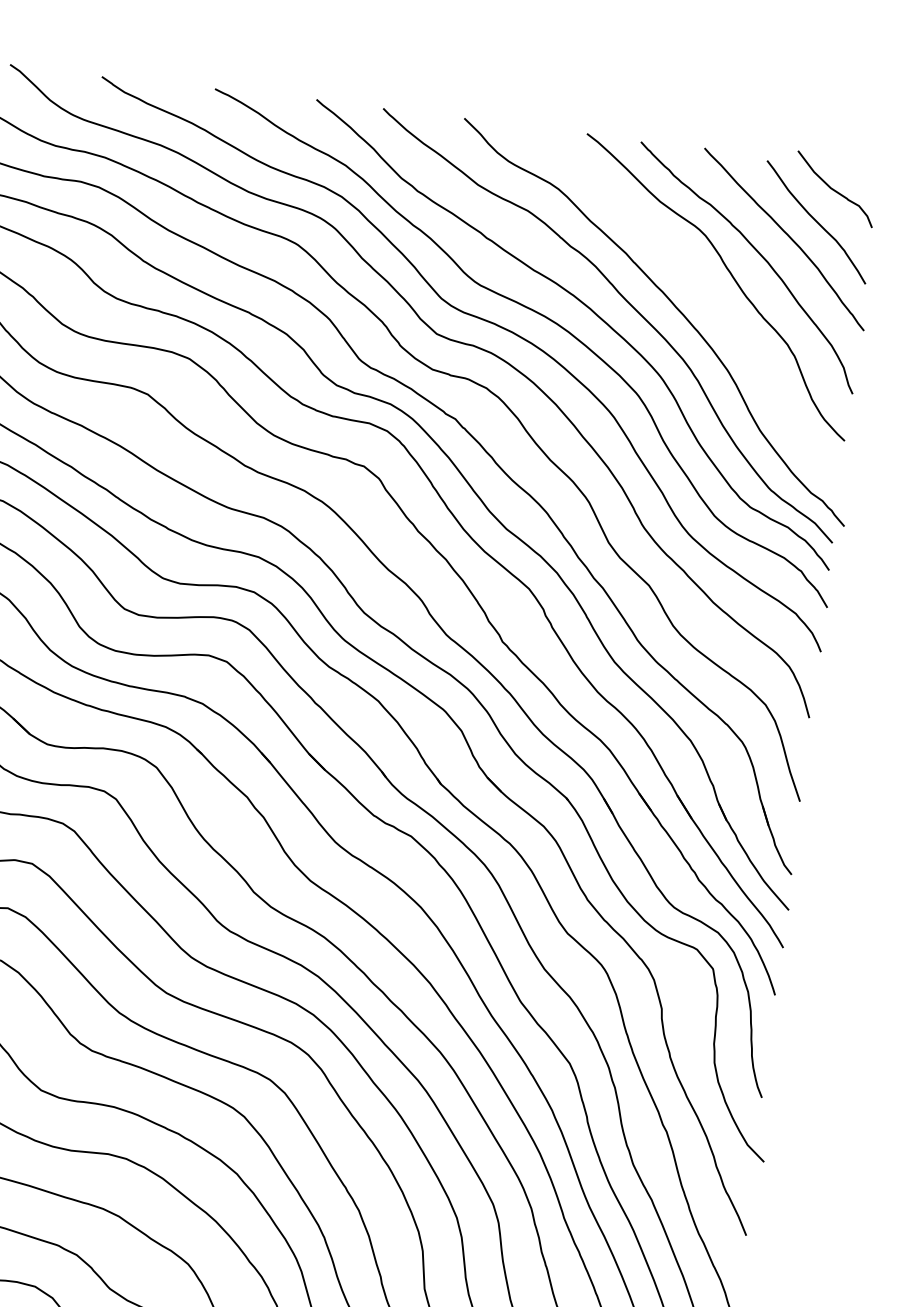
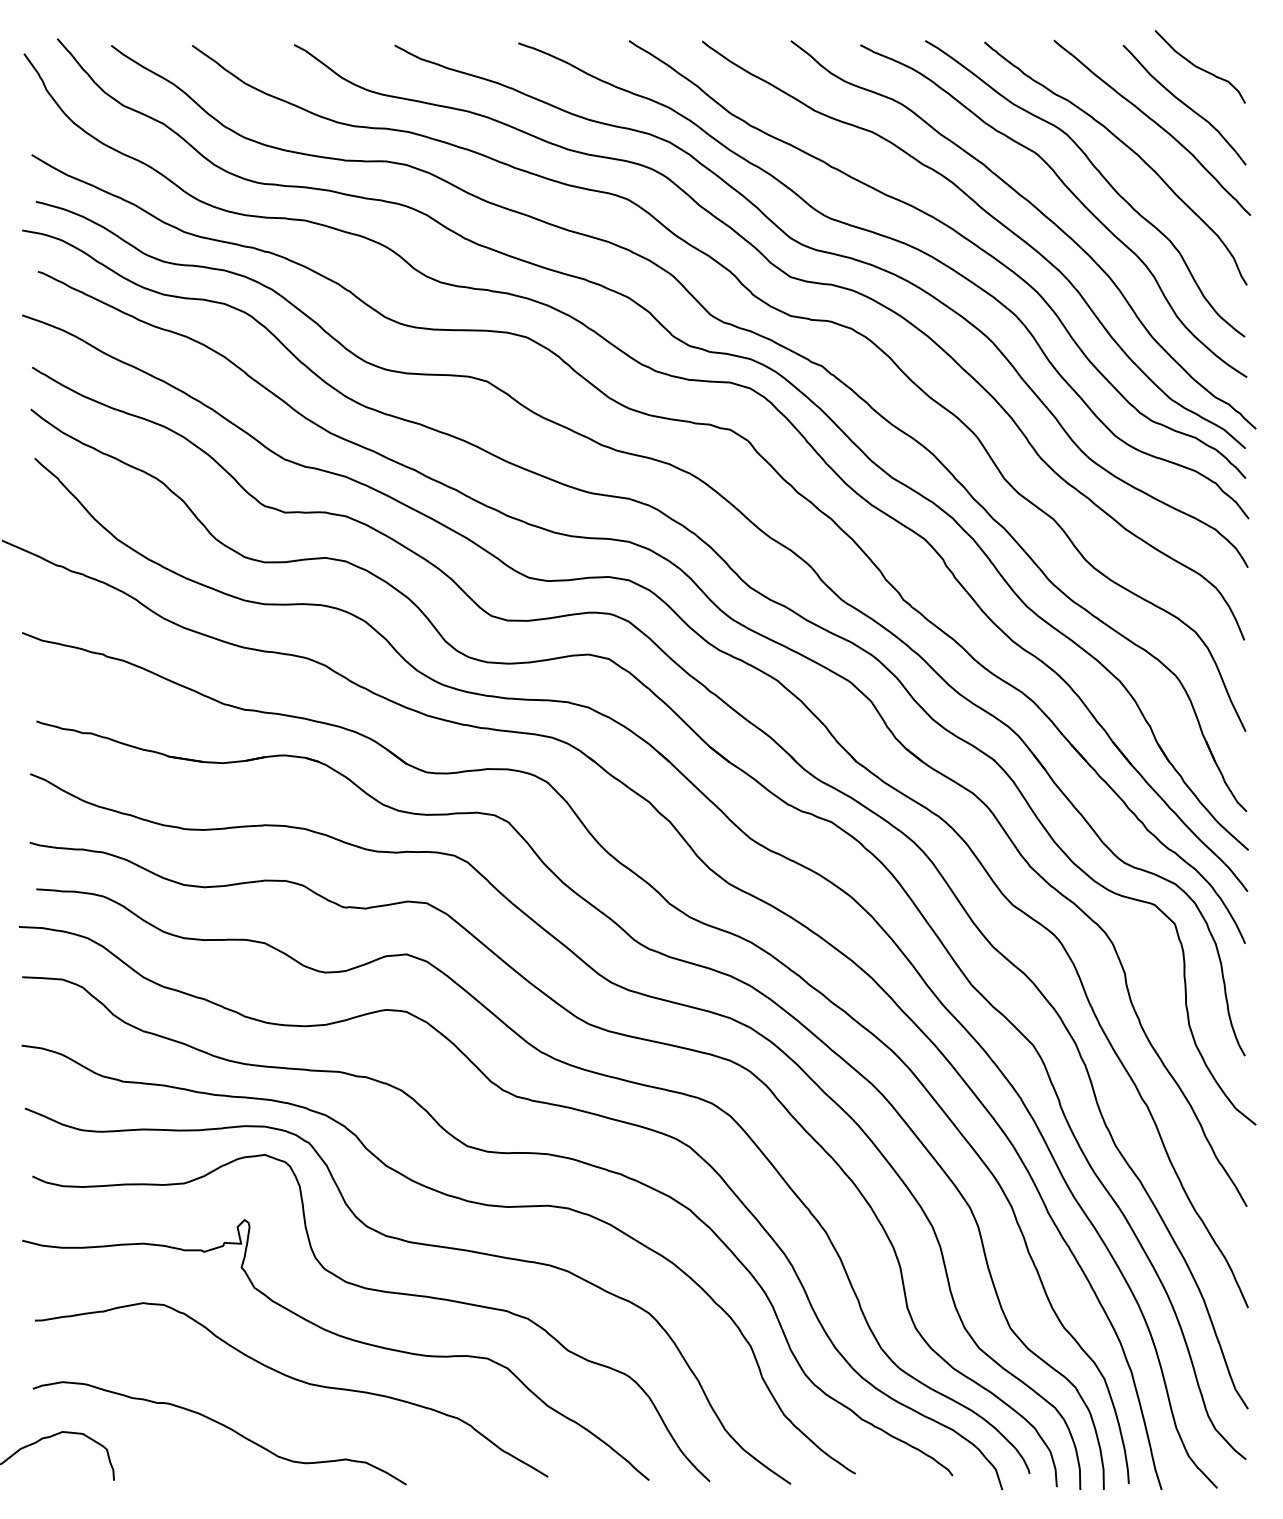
curve: (702, 289) -> (1070, 192), added

